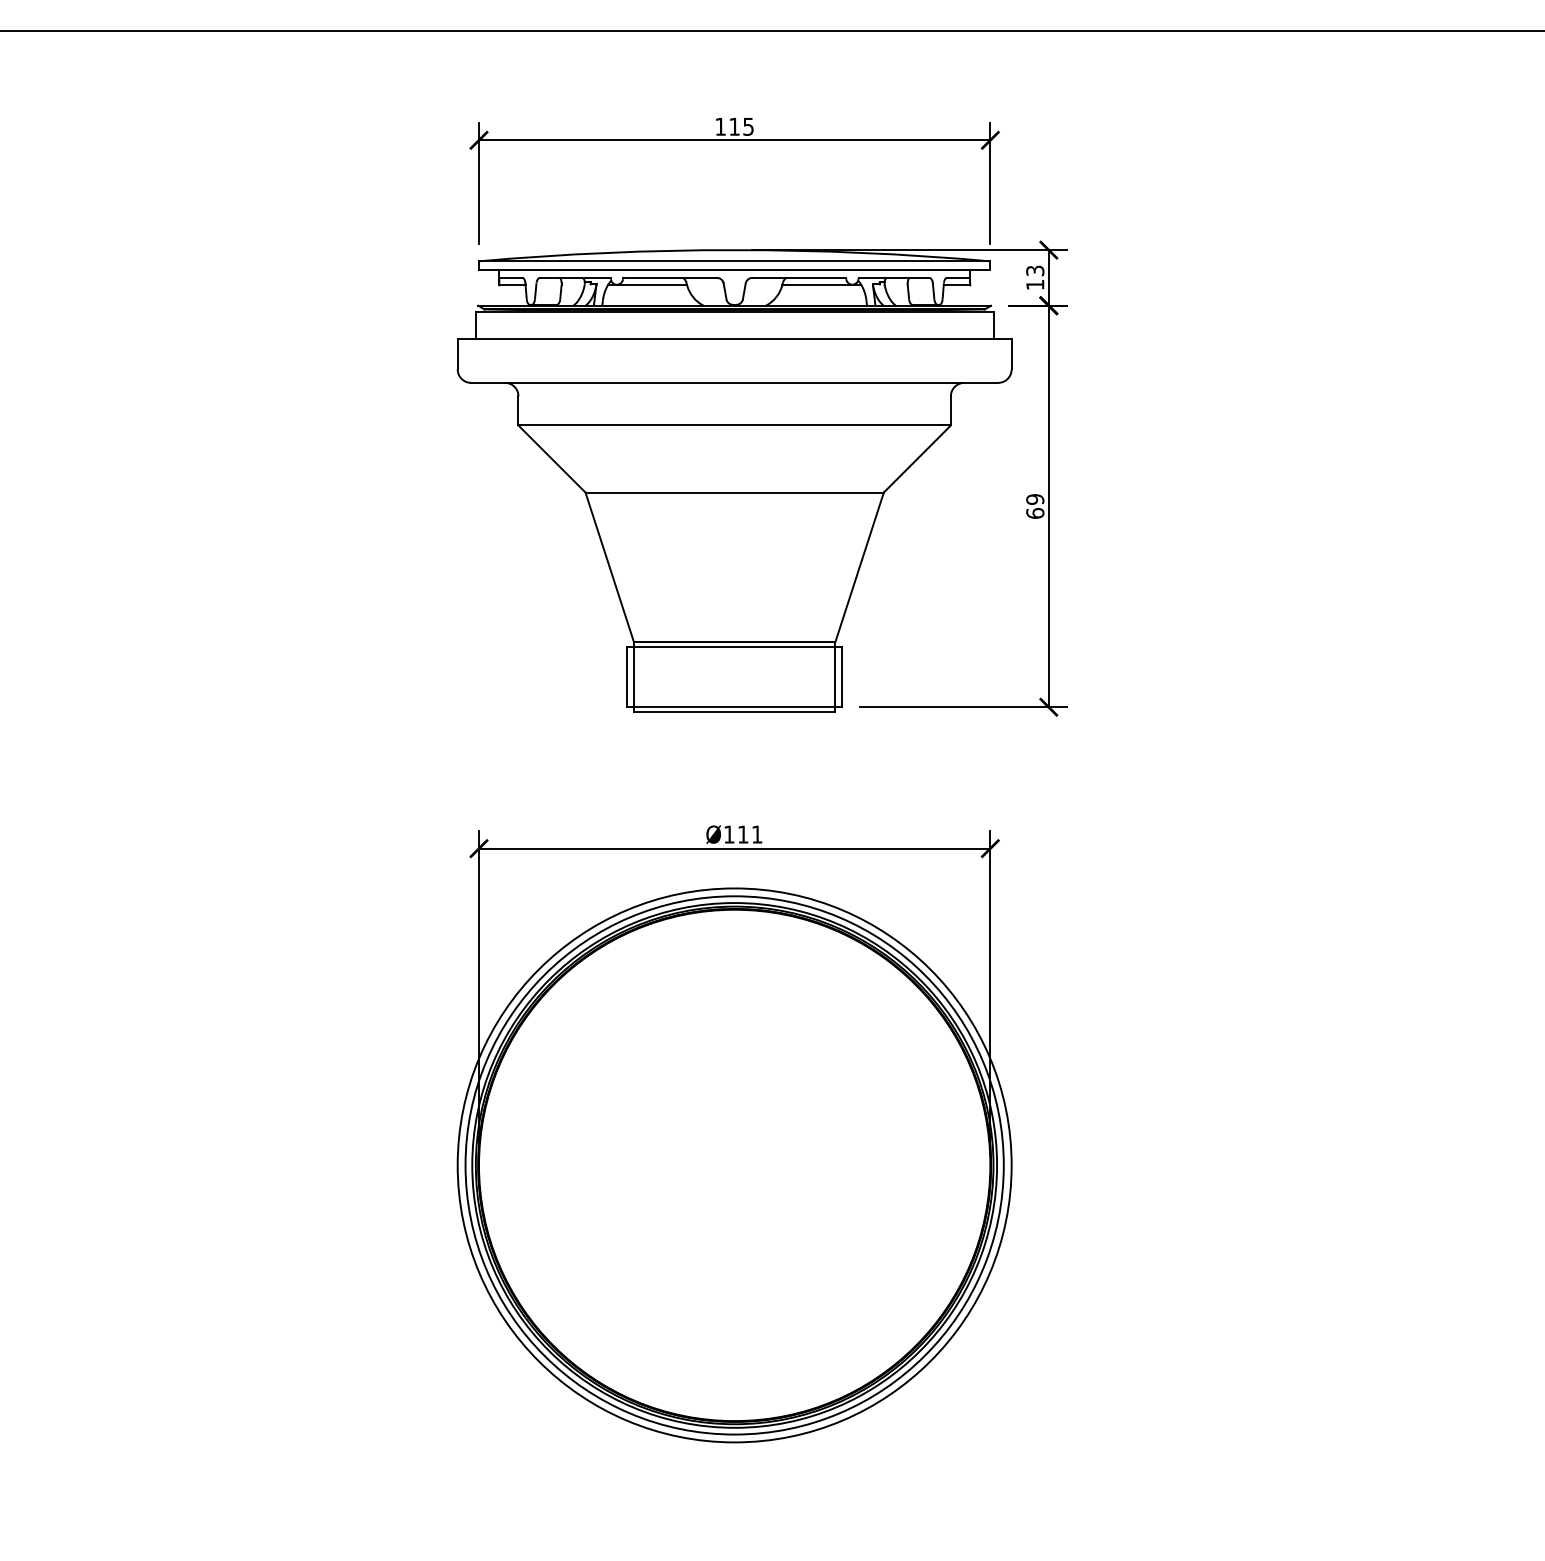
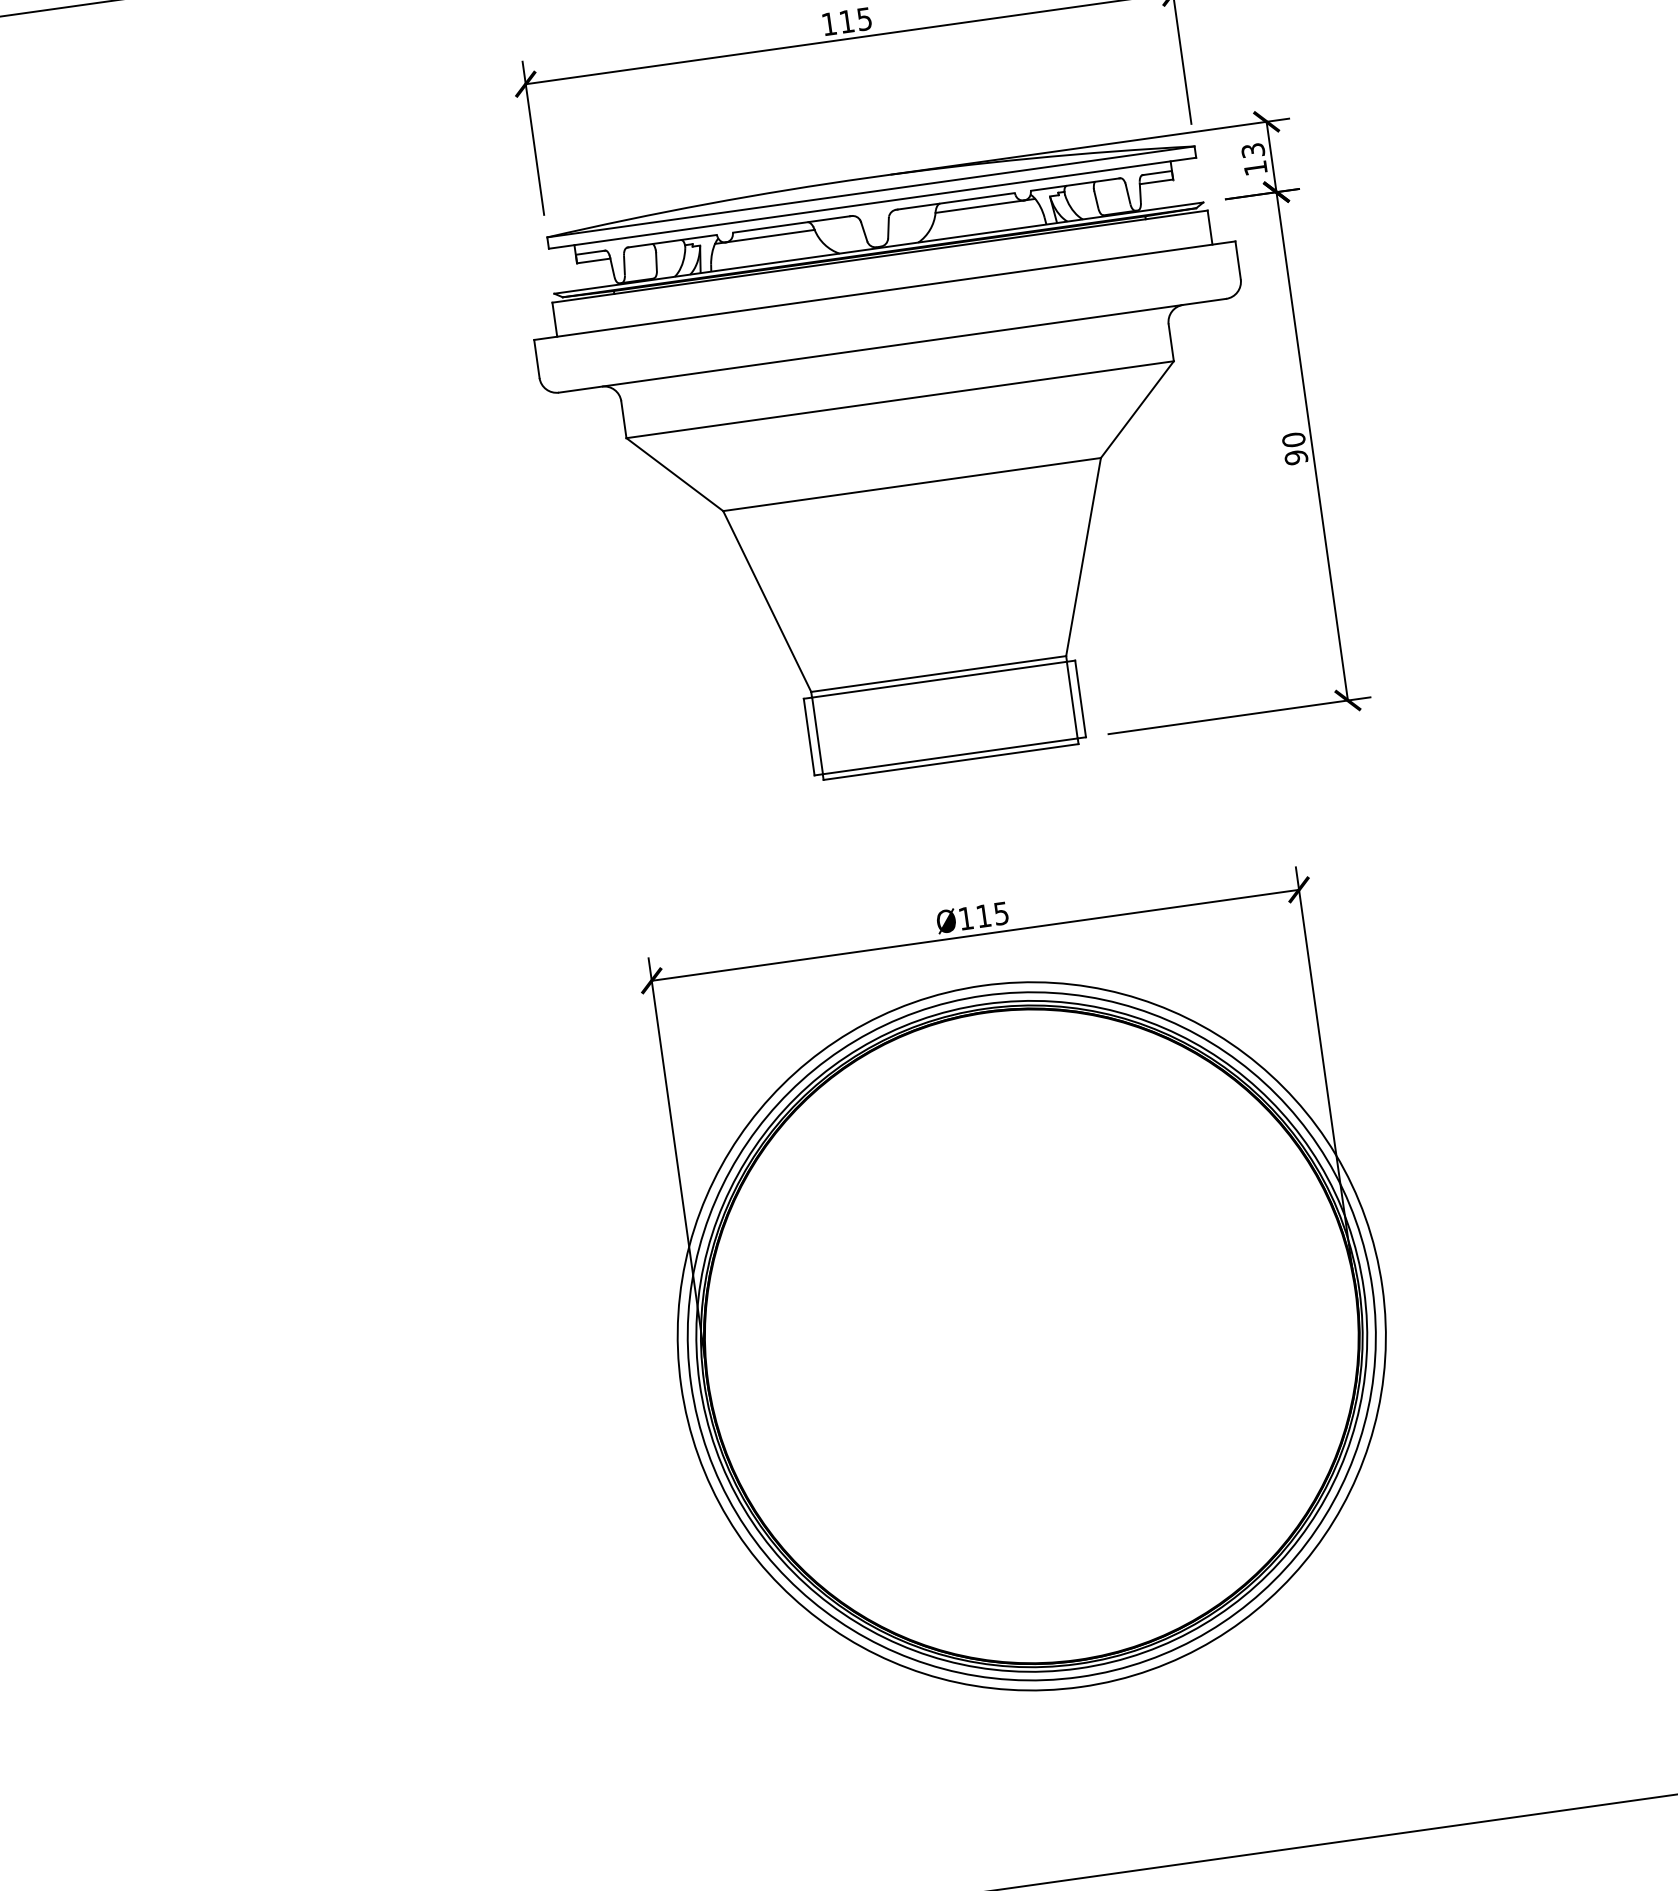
text: (1035, 506) -> (1295, 448), 69 -> 90
text: (757, 834) -> (1001, 913), Ø111 -> Ø115

